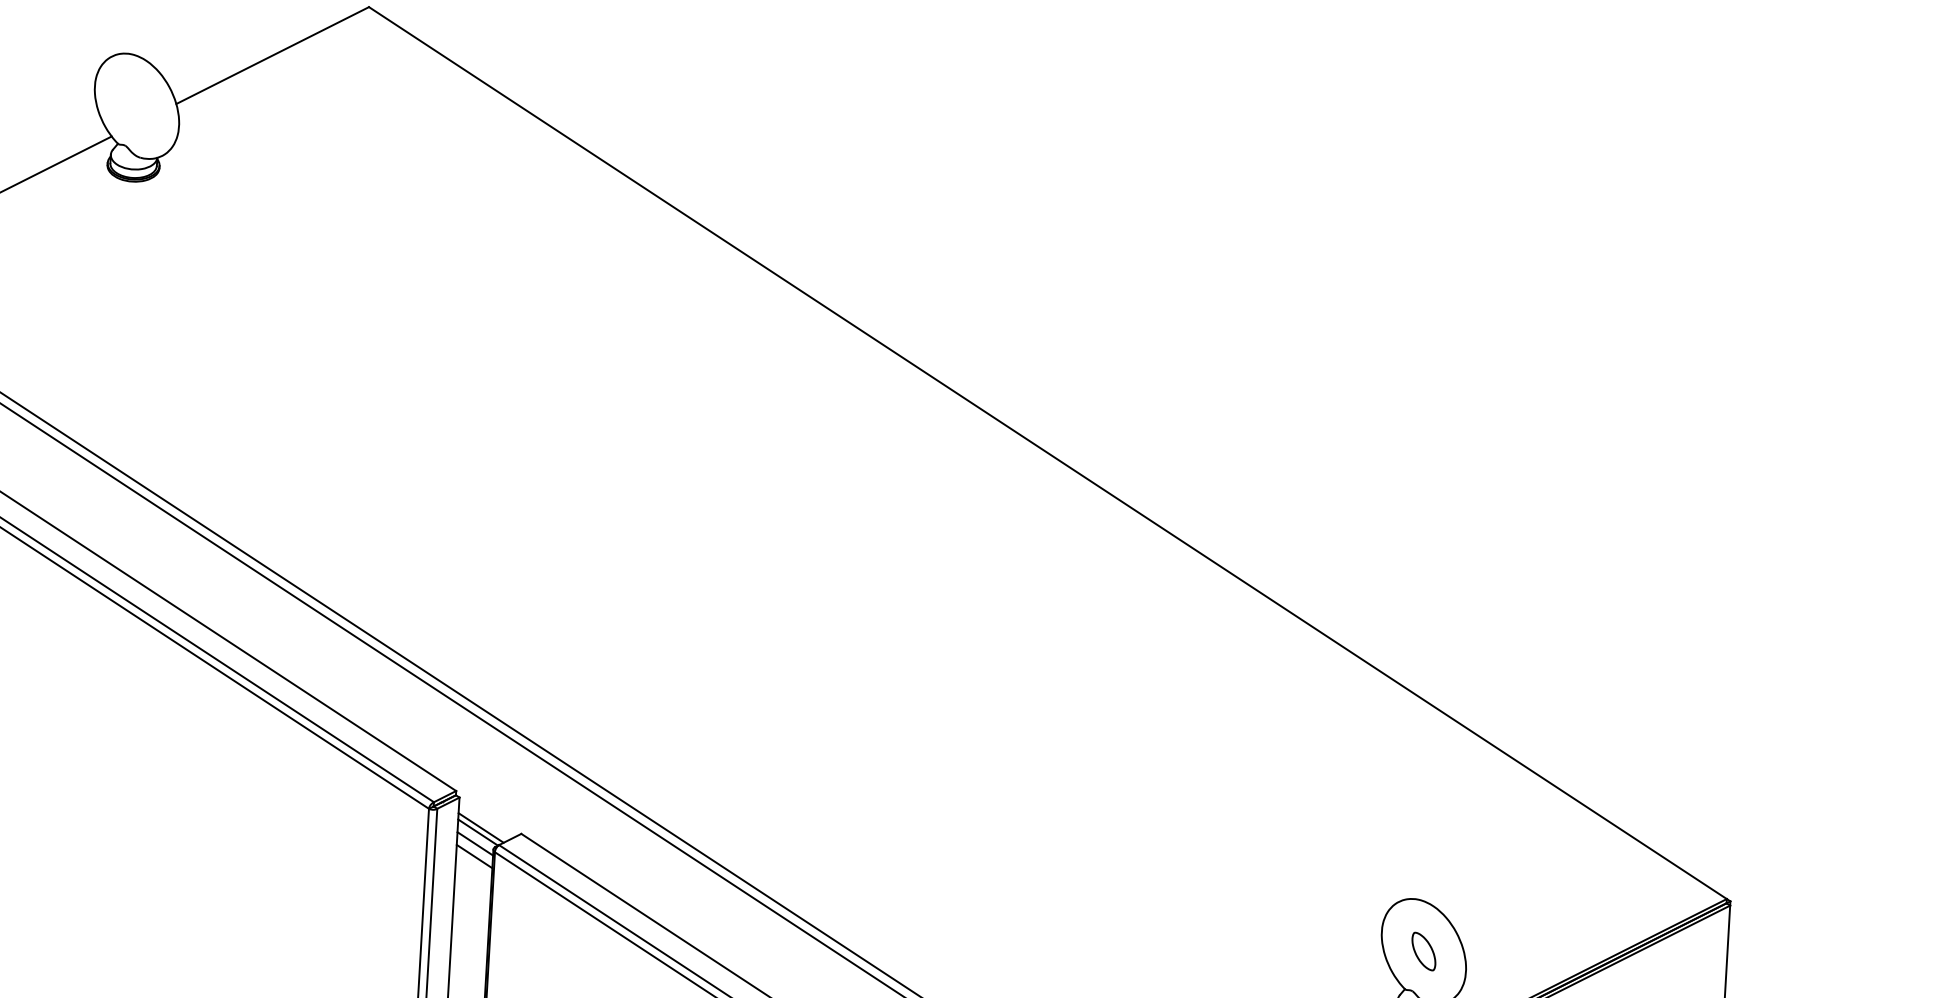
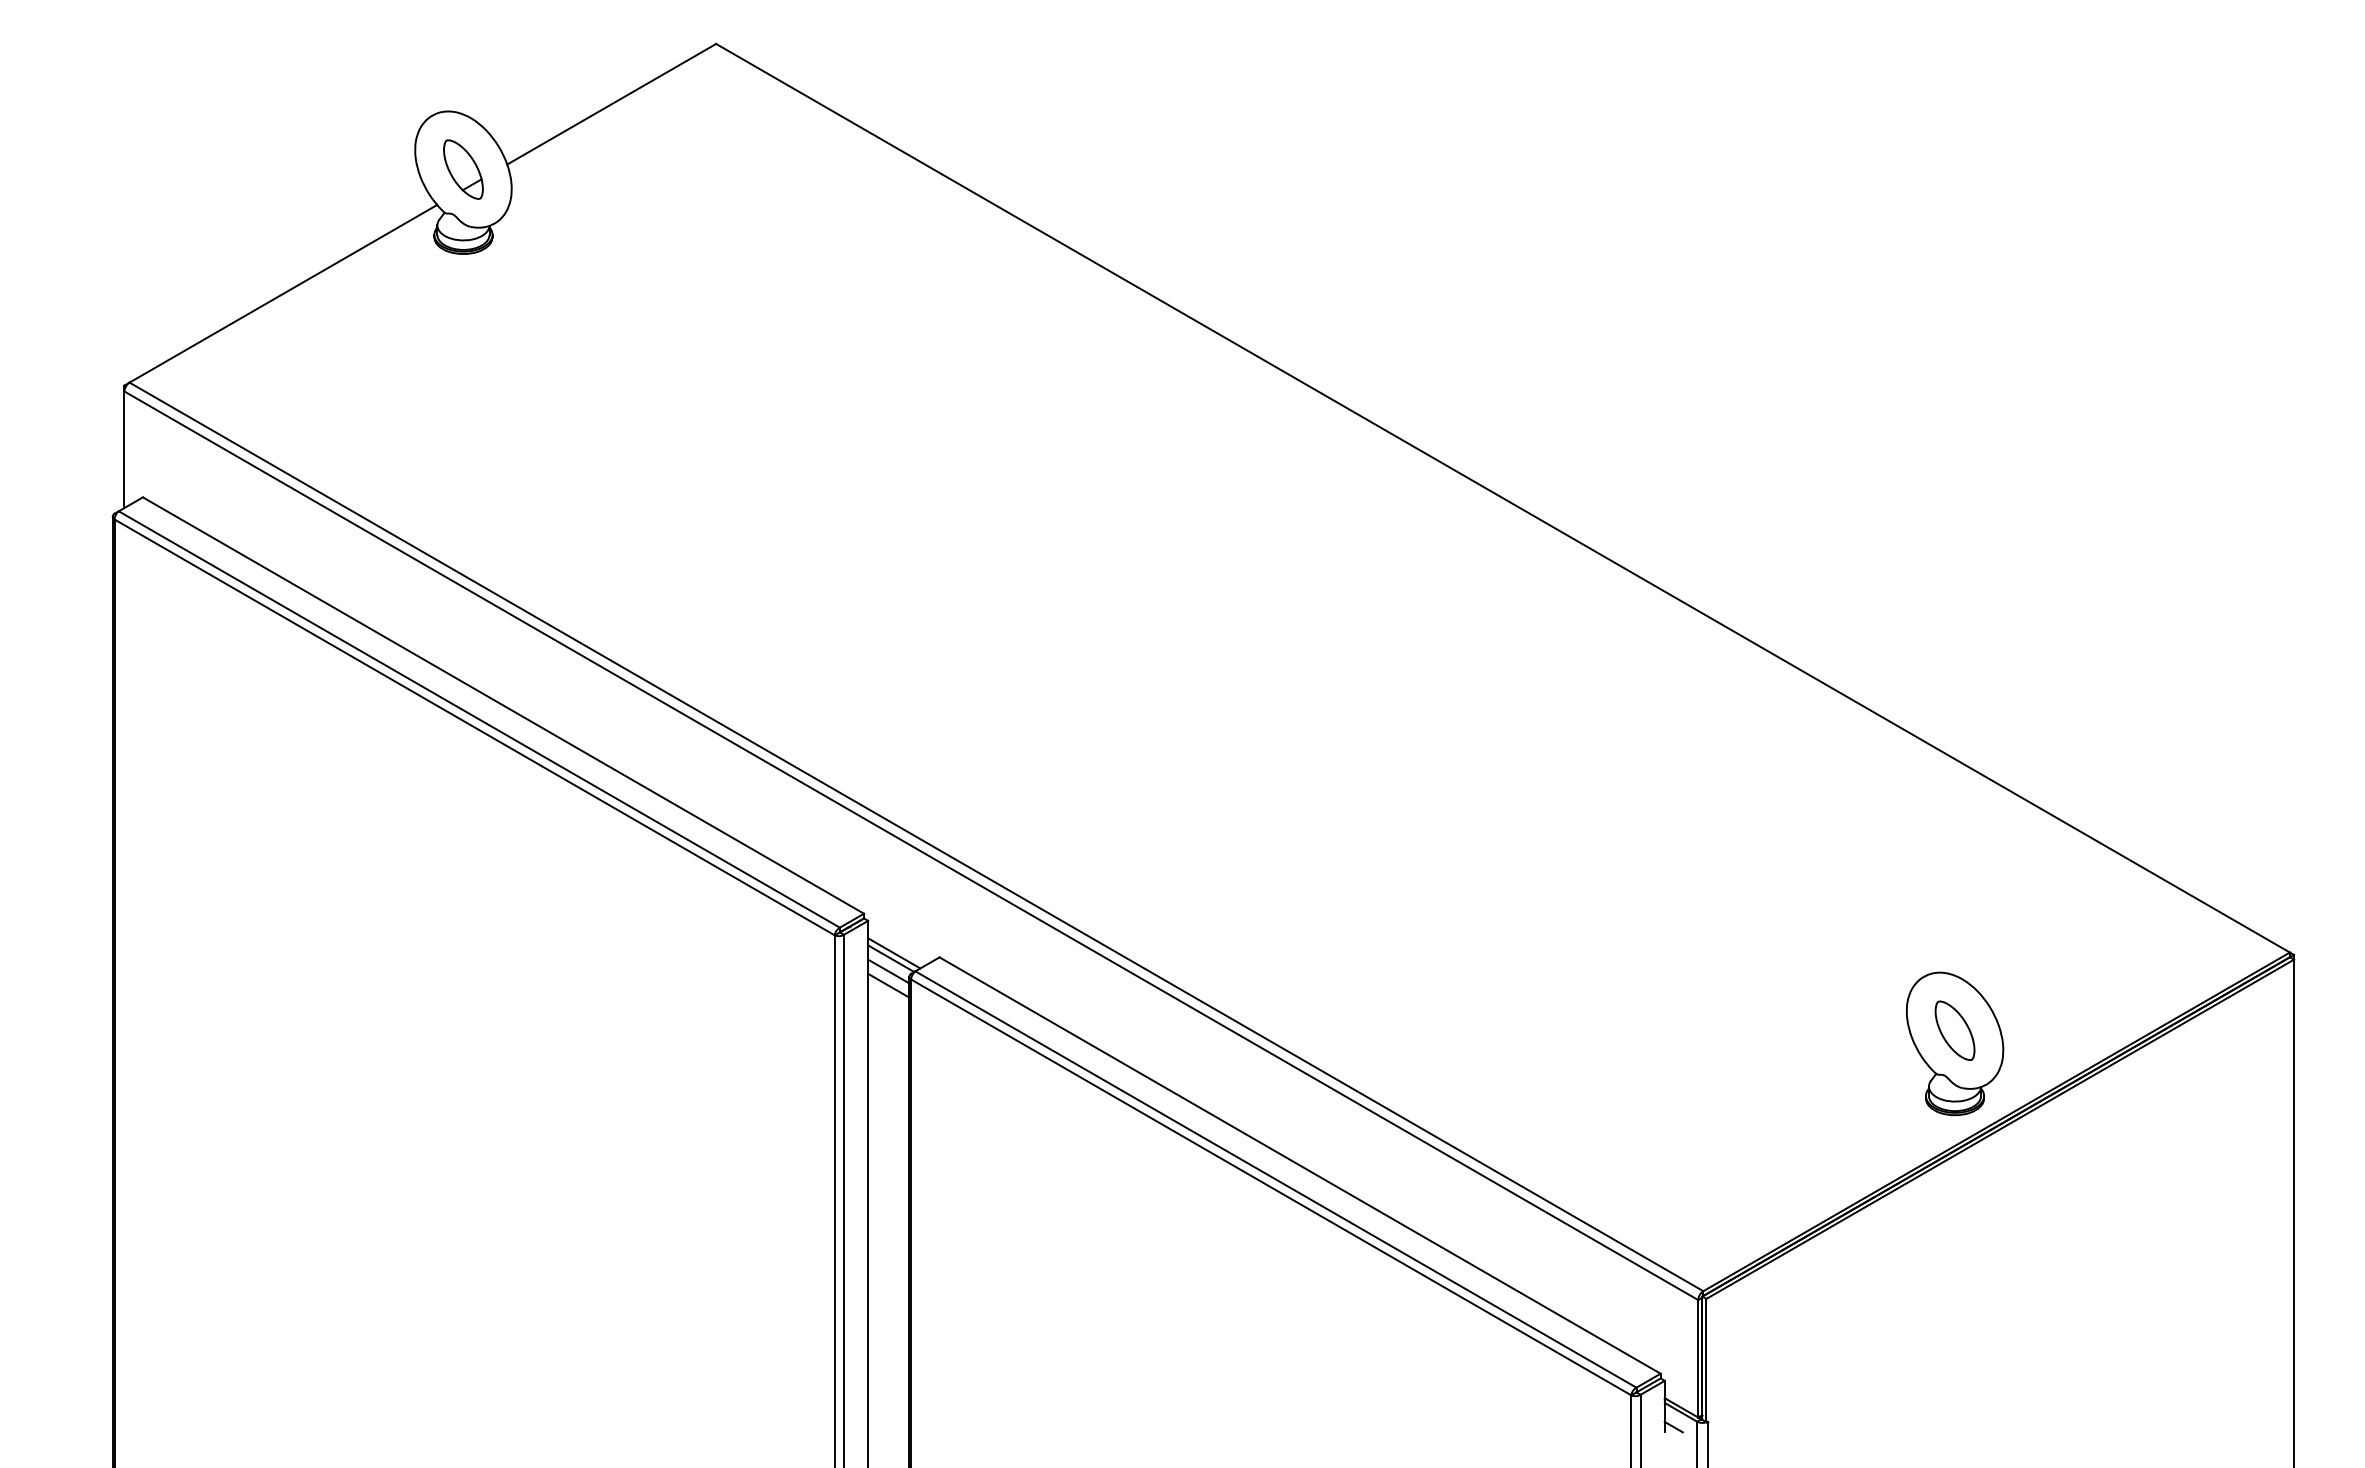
part: (137, 106) -> (463, 169), added
part: (1423, 951) -> (1954, 1030), size x1.43

